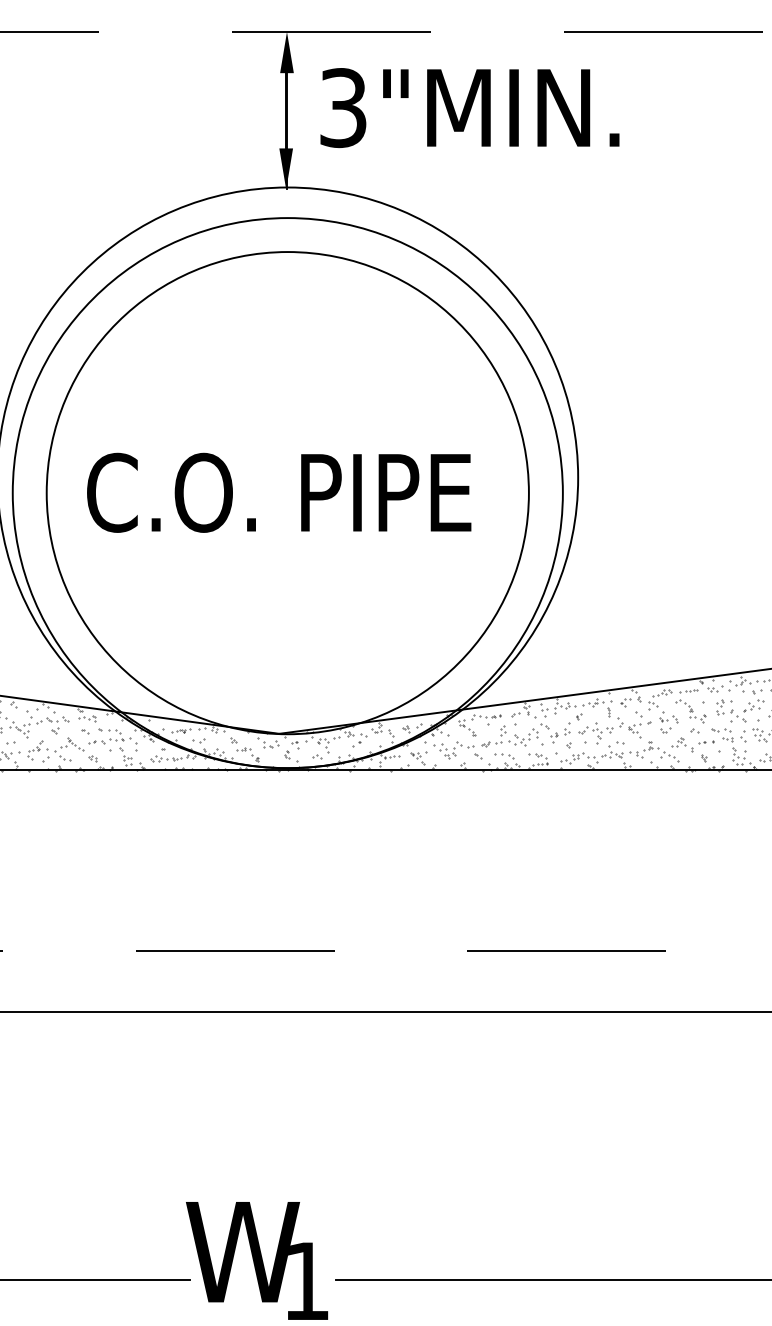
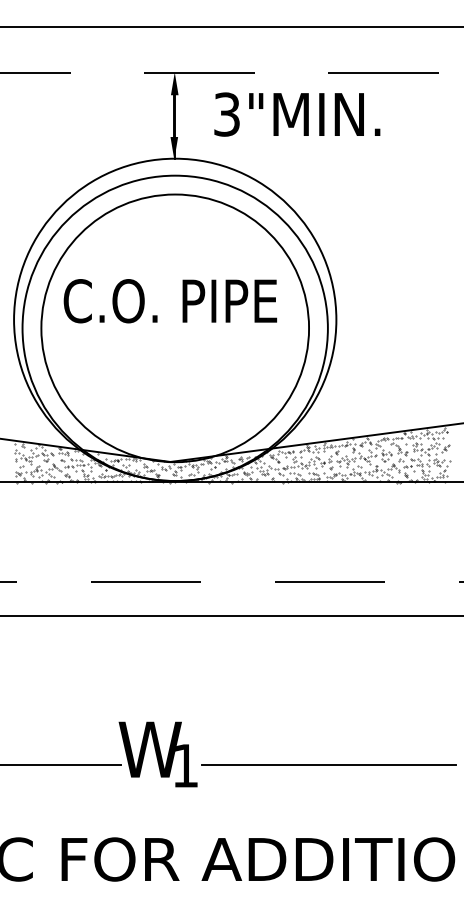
text: (470, 107) -> (297, 114), moved
text: (279, 493) -> (170, 301), moved

